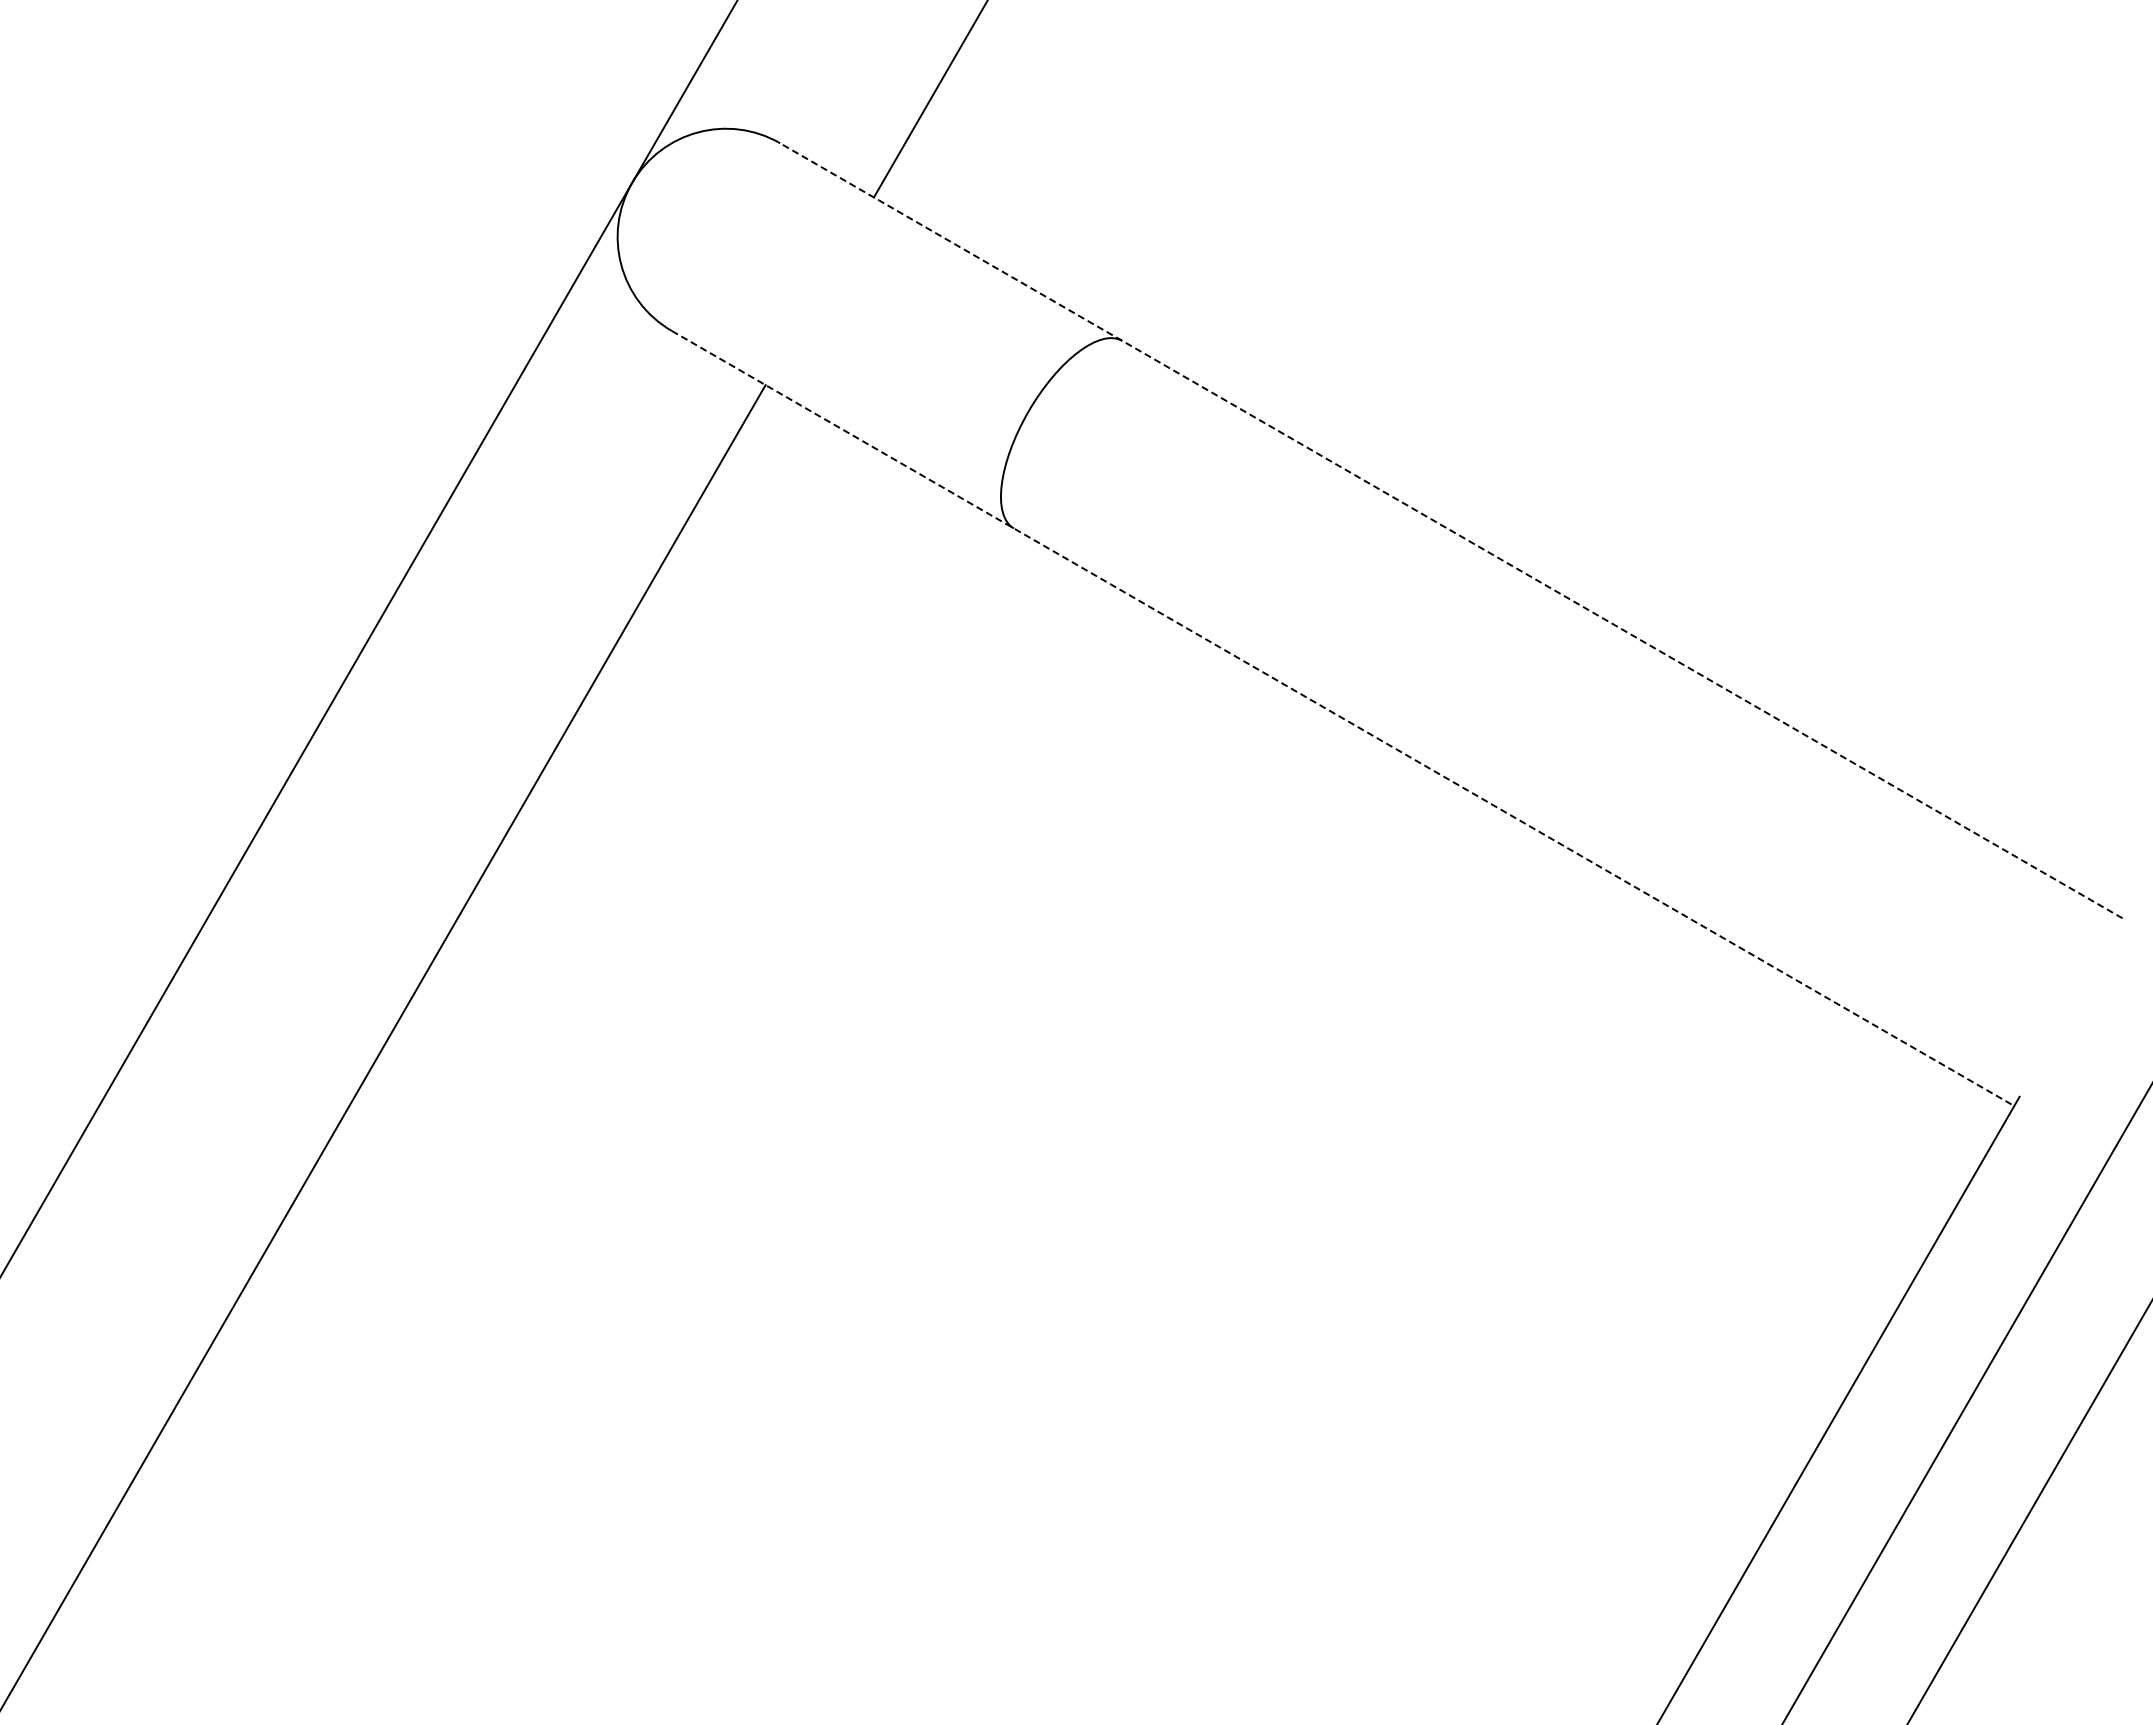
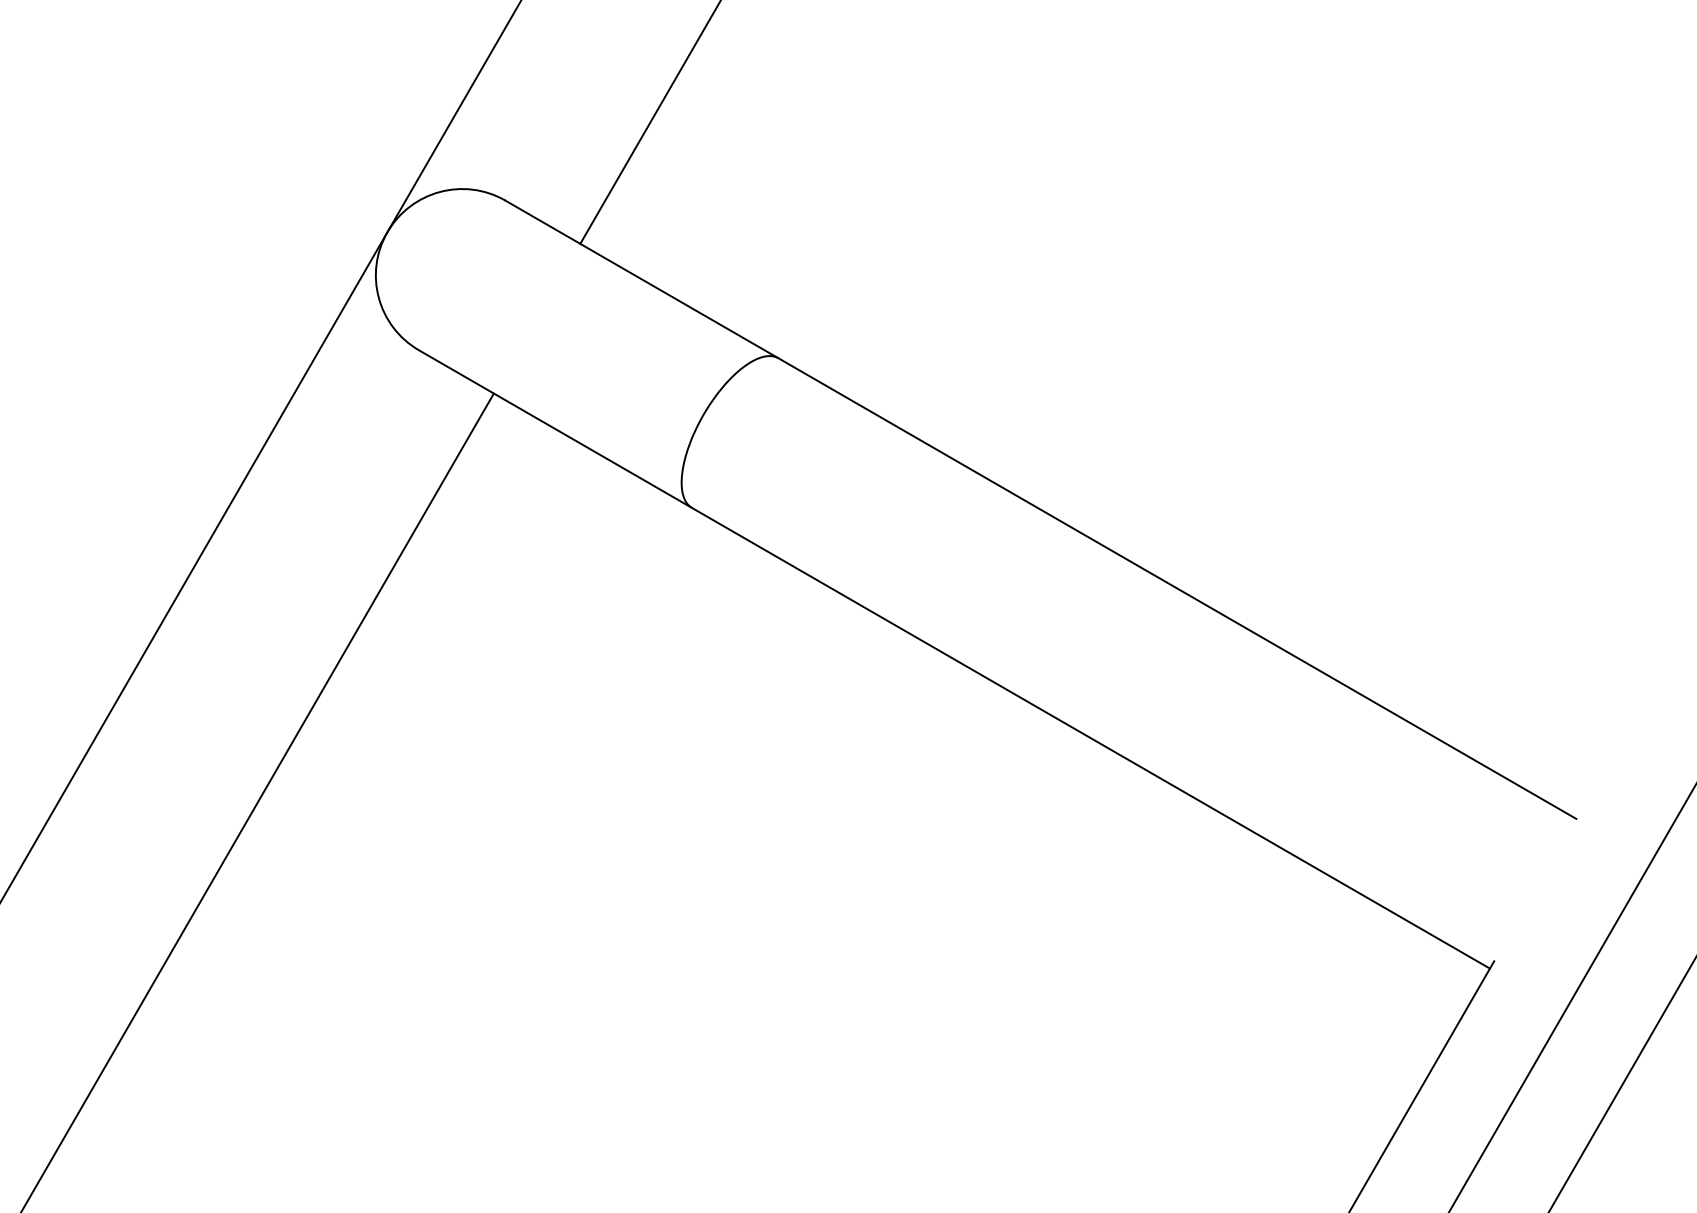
line: (1450, 530) -> (1040, 509), dashed -> solid
line: (1343, 718) -> (954, 659), dashed -> solid

